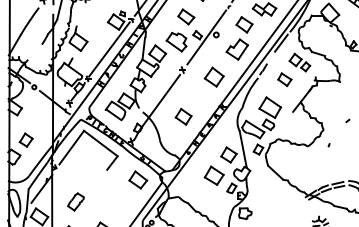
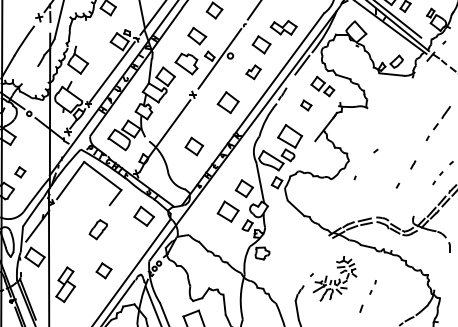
part: (237, 49) -> (253, 72), size x0.6
part: (285, 79) -> (306, 105), size x0.7
part: (26, 140) -> (20, 172), size x0.7
part: (75, 201) -> (97, 229), moved

